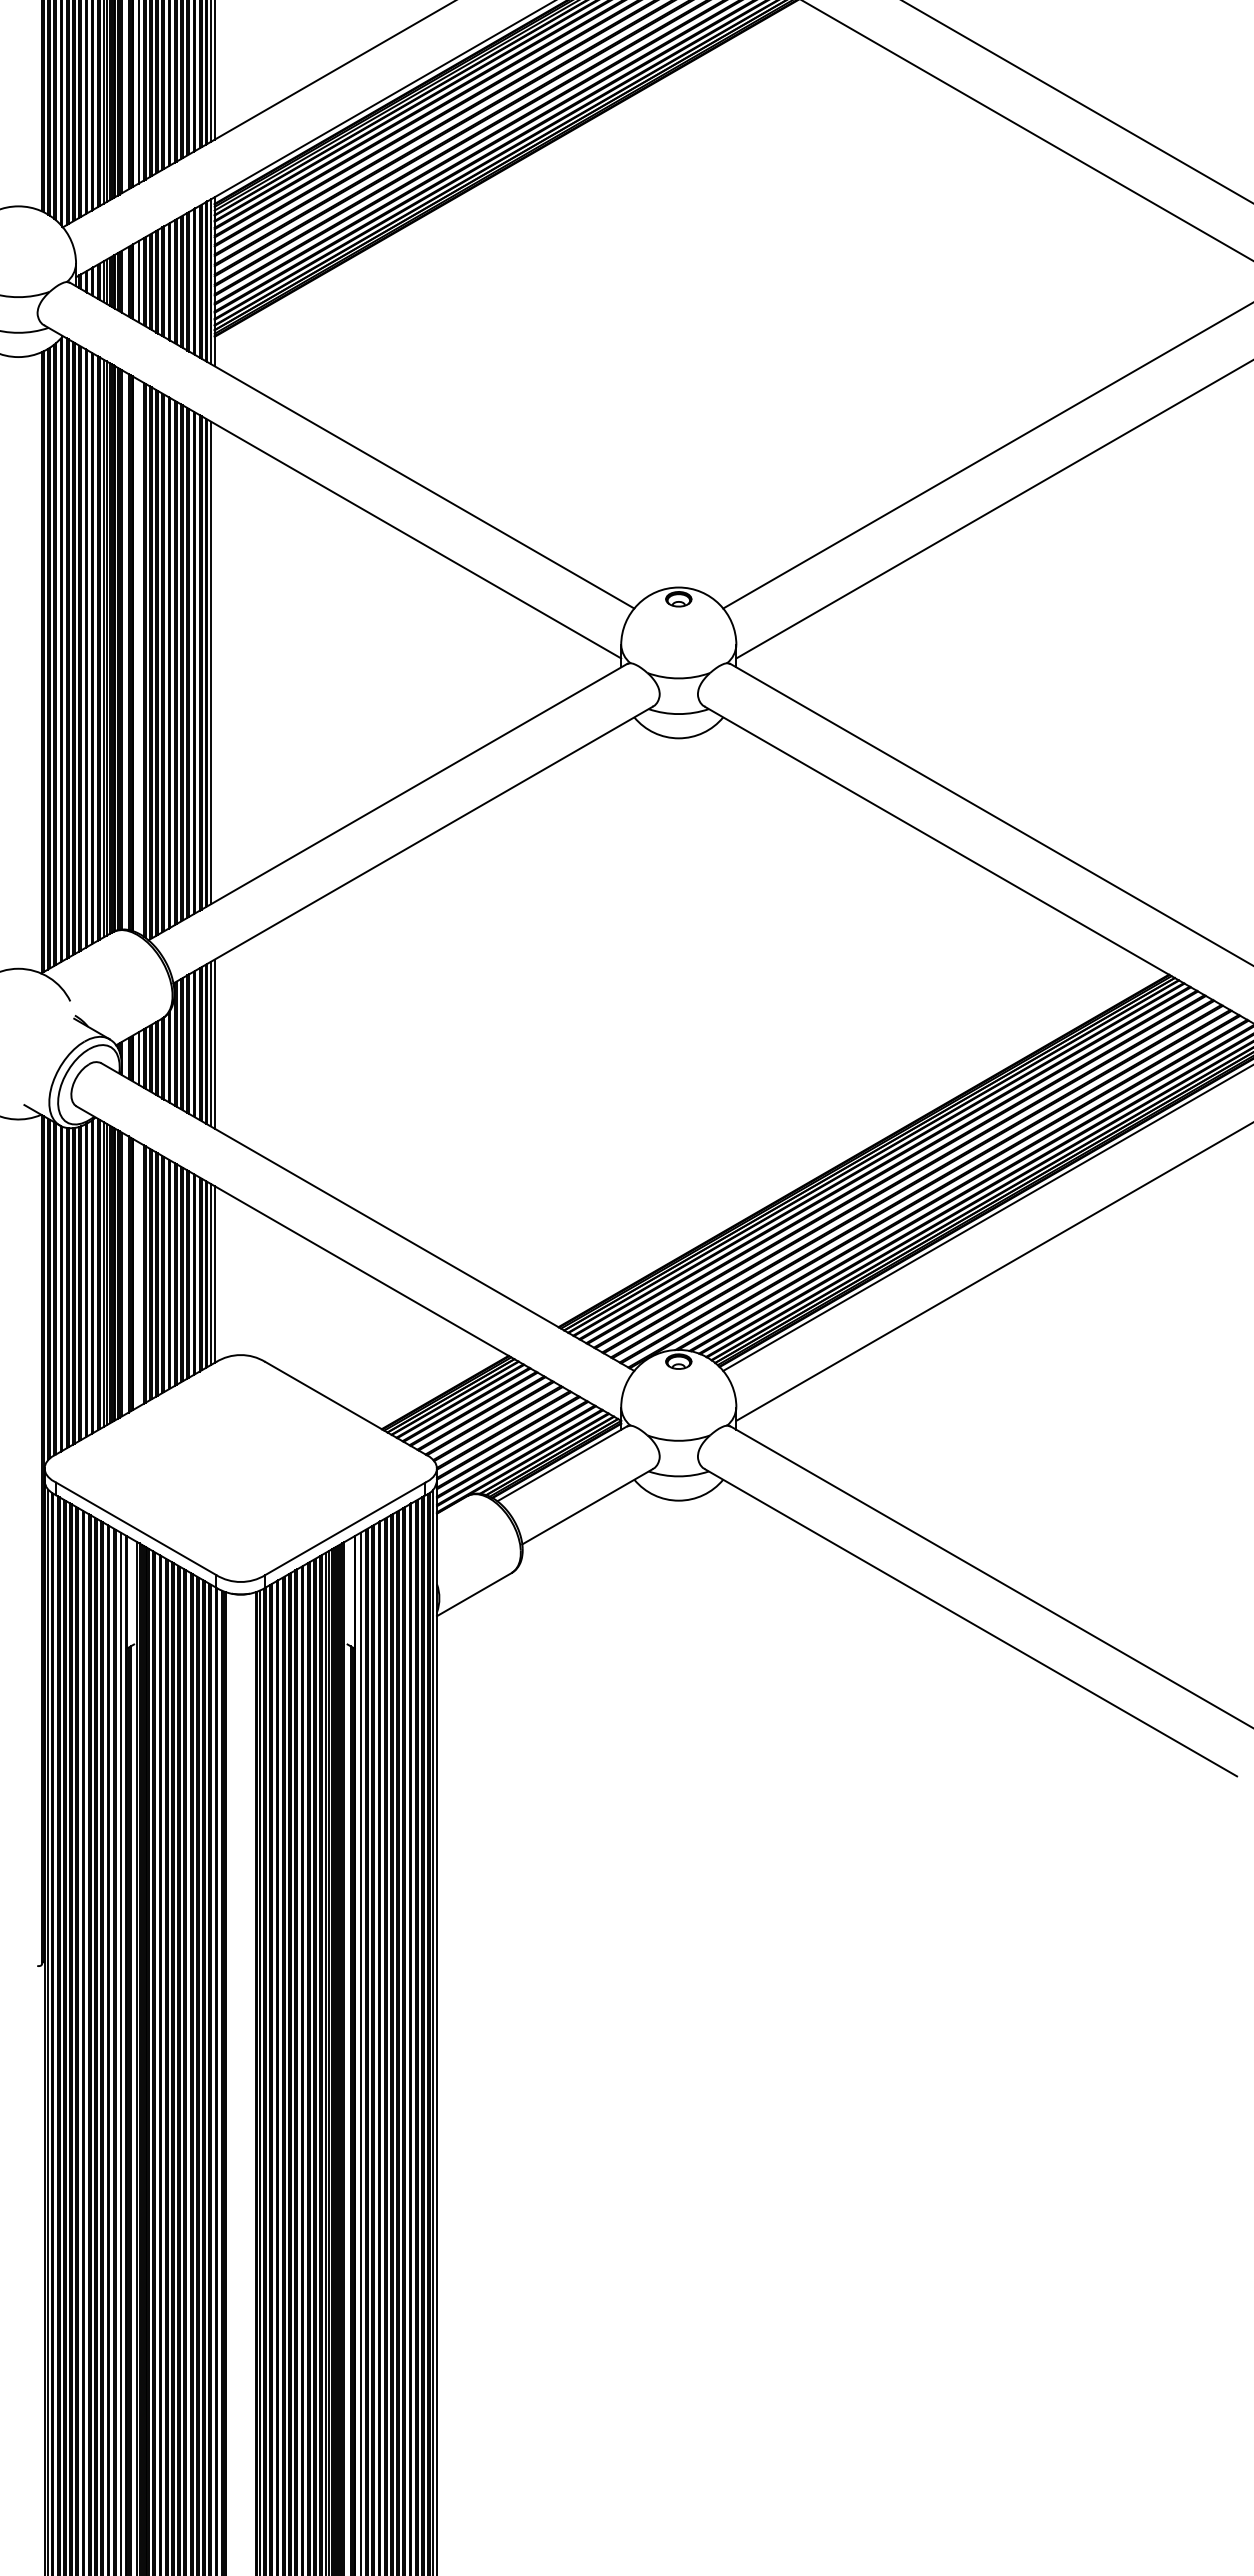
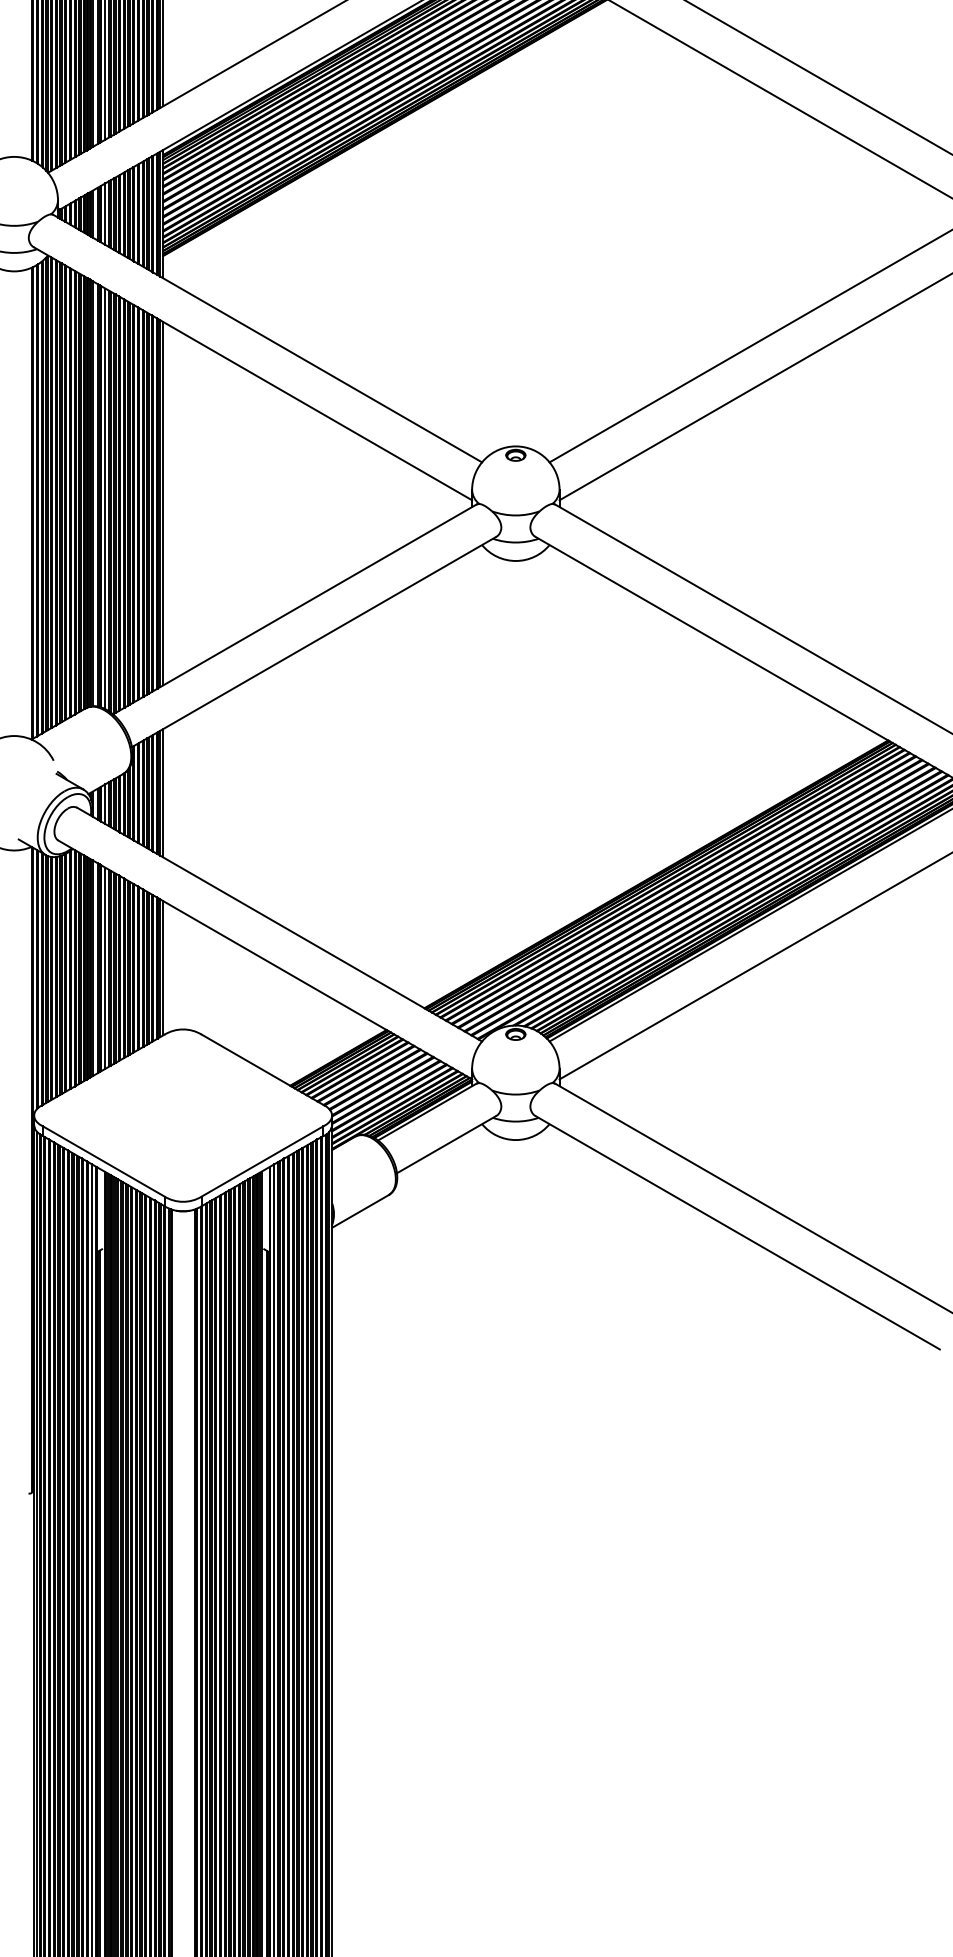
line: (138, 656) -> (105, 498), added
line: (214, 662) -> (163, 503), added
line: (138, 1274) -> (105, 968), added

